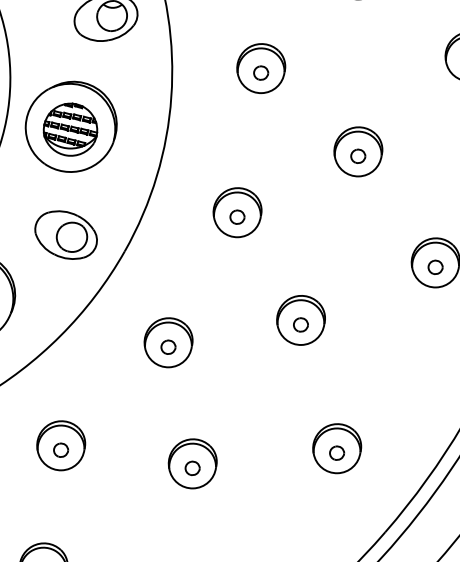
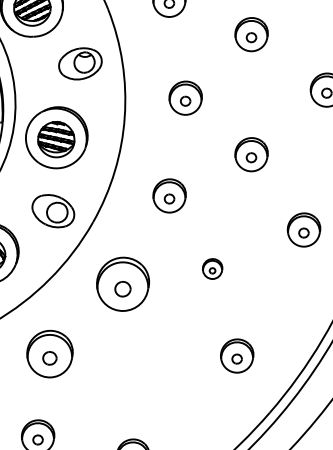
part: (300, 319) -> (212, 268), size x0.6
part: (168, 341) -> (122, 283), size x1.6
part: (60, 444) -> (49, 353), size x1.4
part: (193, 462) -> (139, 365), removed

